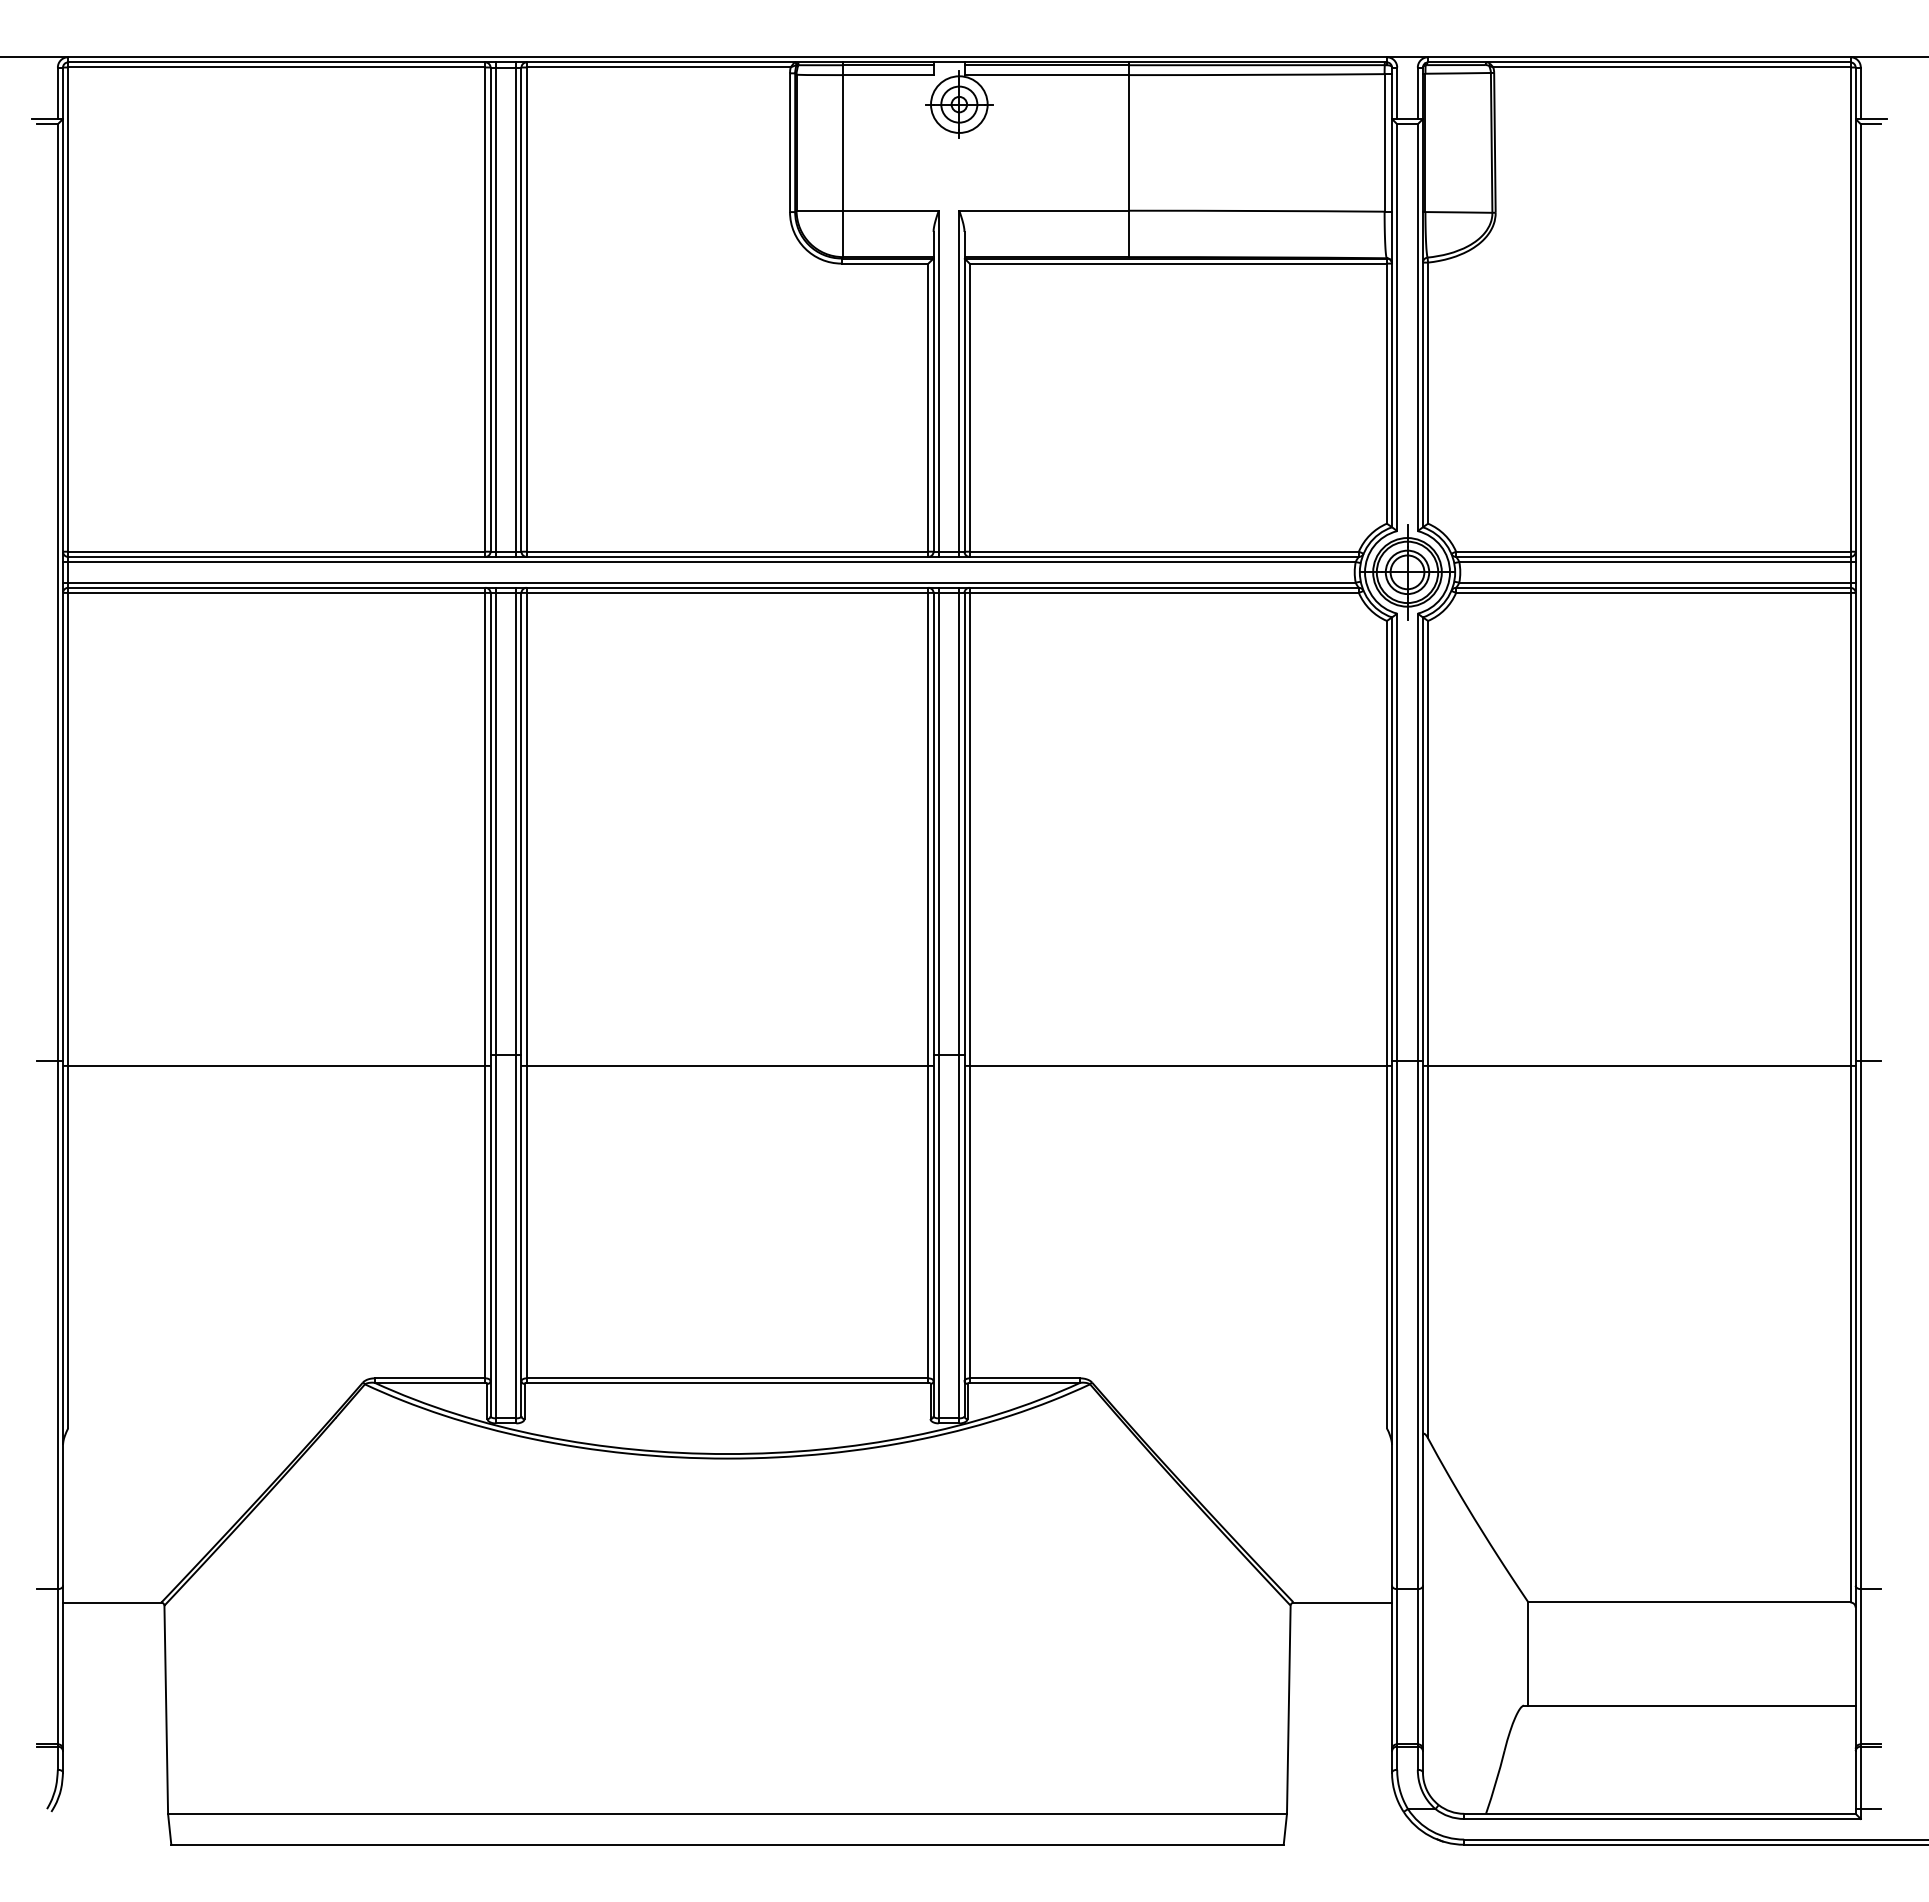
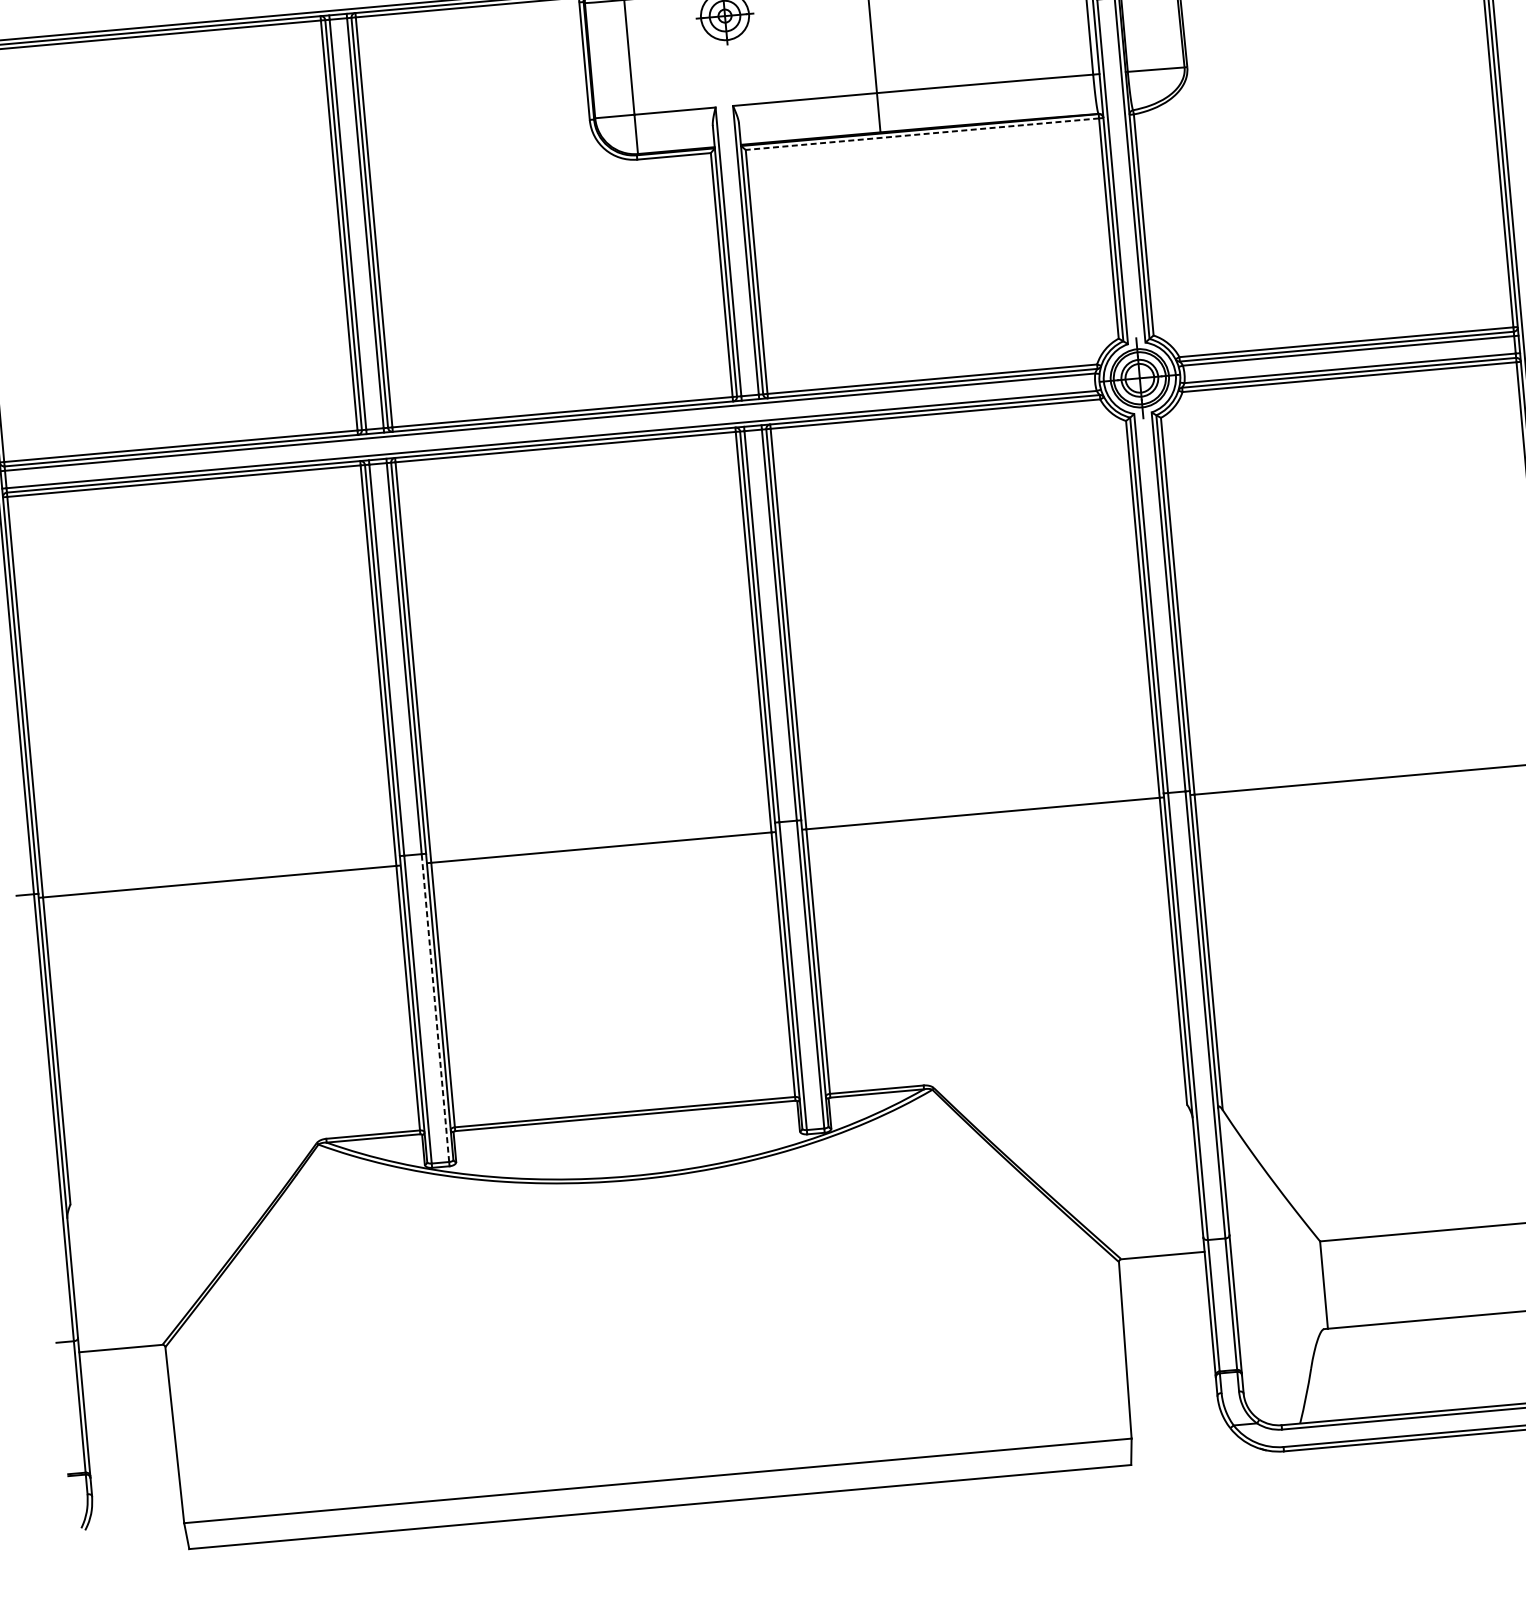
line: (1178, 263) -> (922, 134), solid -> dashed
line: (516, 1236) -> (435, 1007), solid -> dashed

